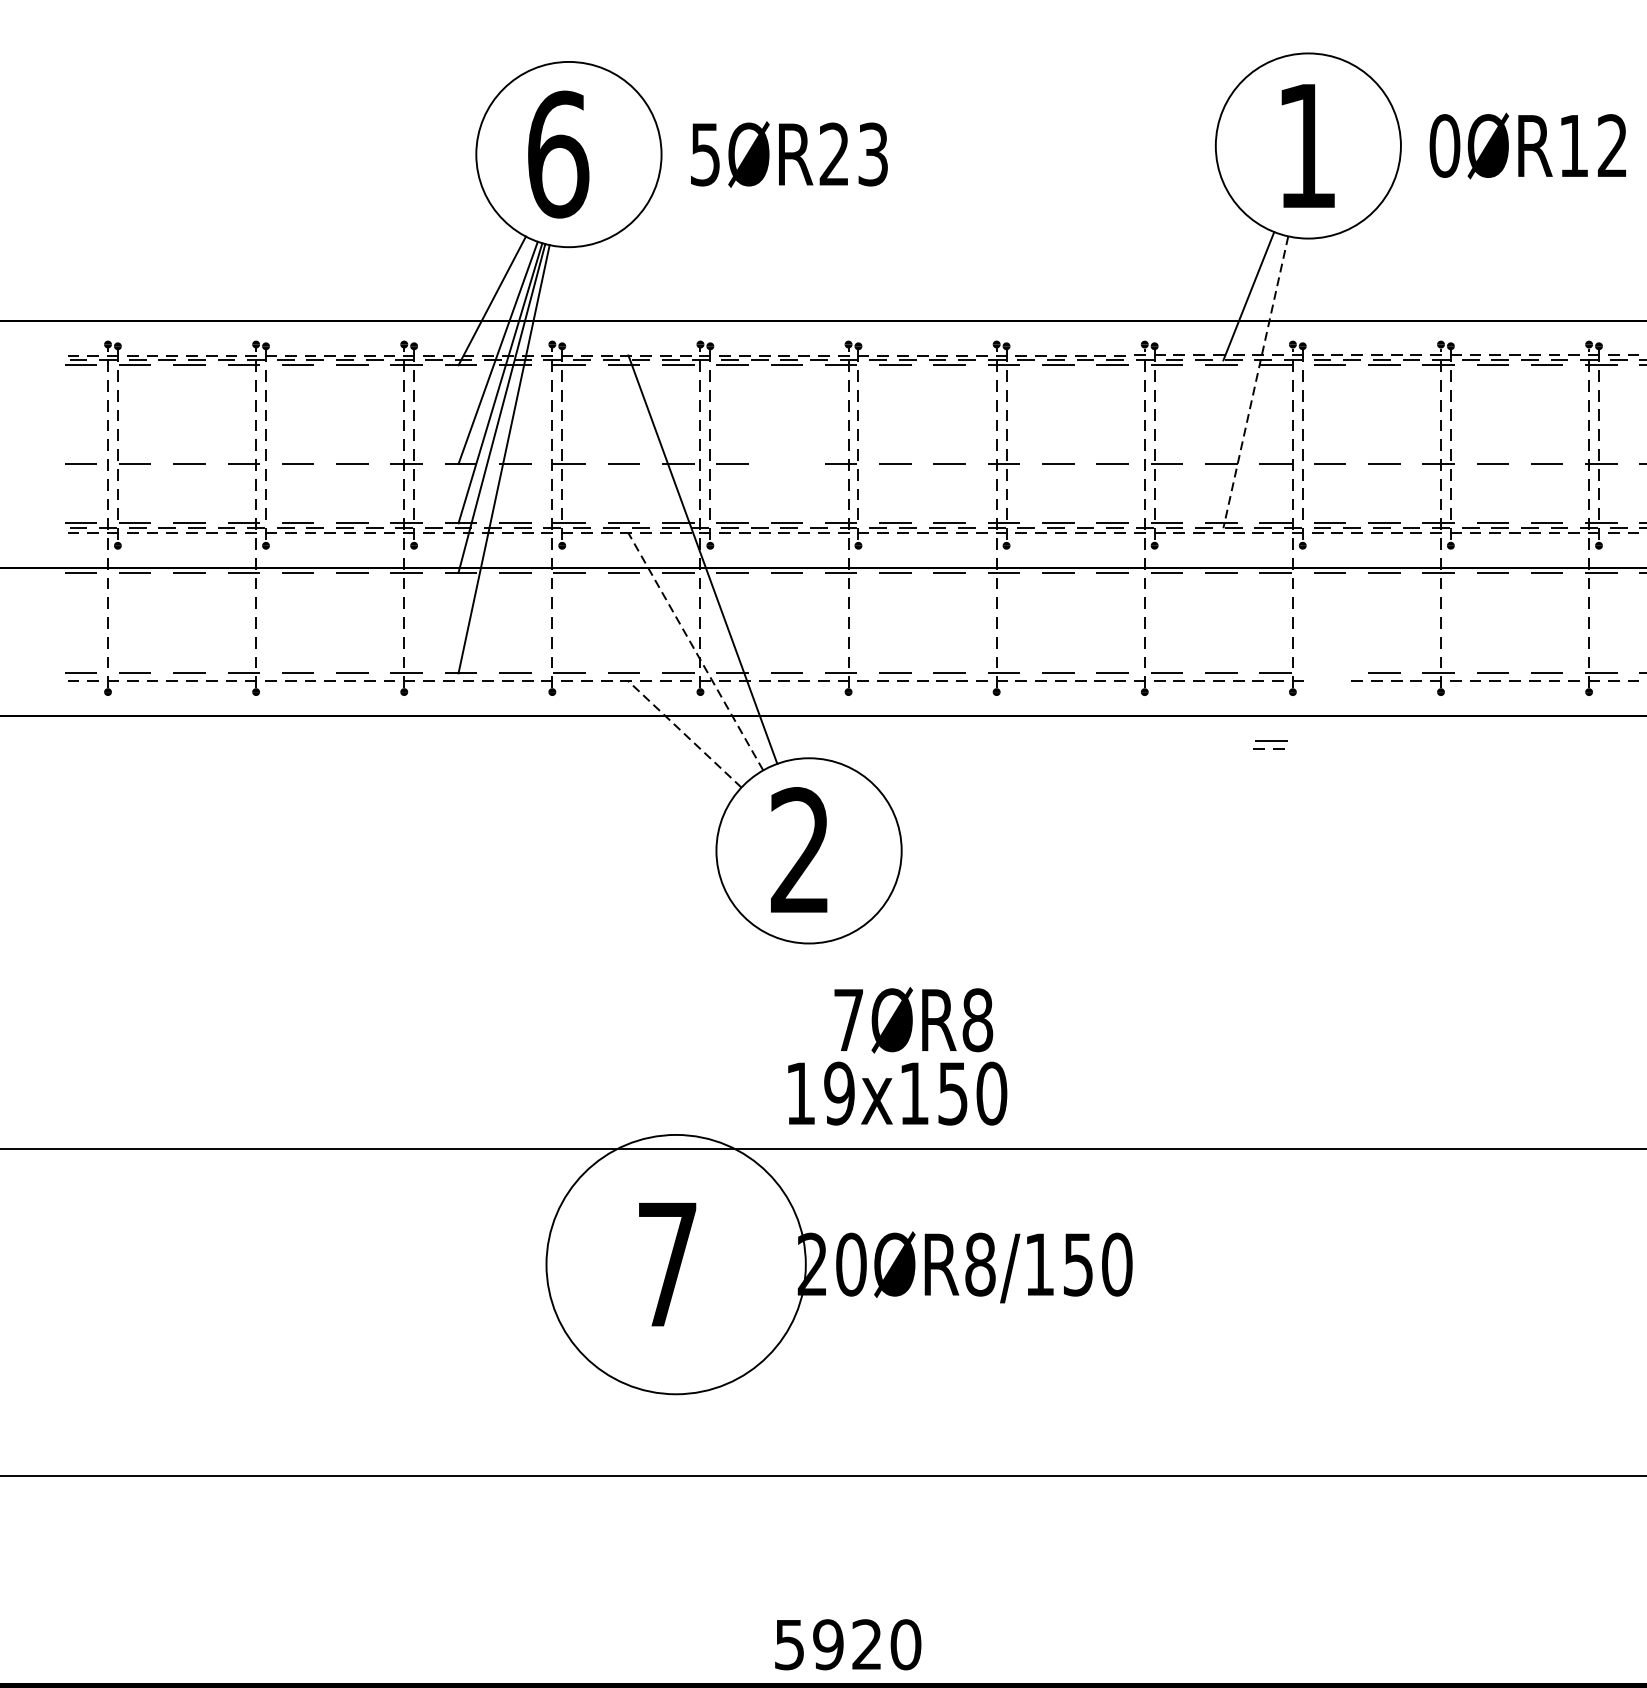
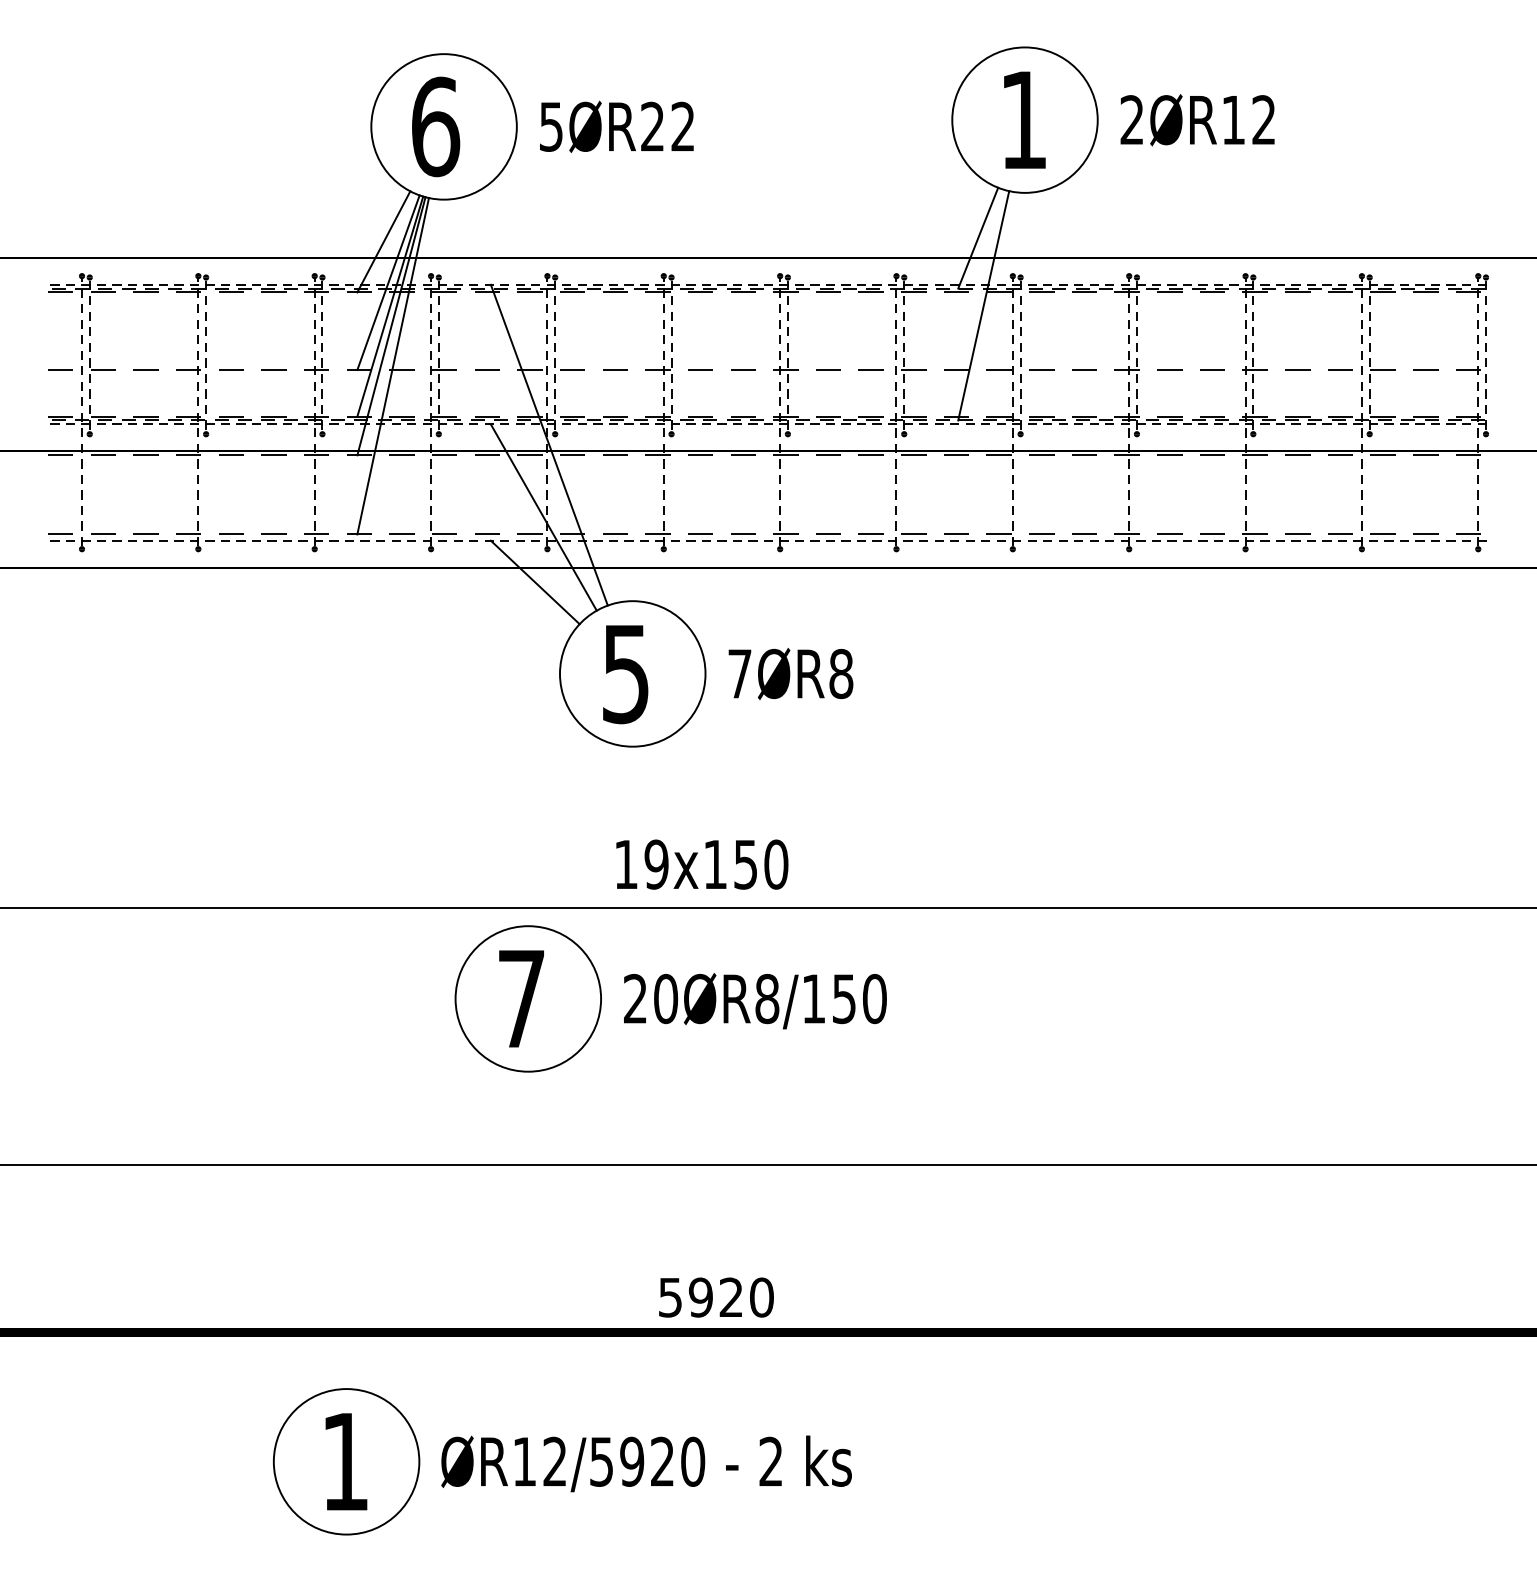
text: (1445, 146) -> (1132, 120), 0ØR12 -> 2ØR12
text: (872, 154) -> (682, 126), 5ØR23 -> 5ØR22
line: (1255, 383) -> (983, 306), dashed -> solid
line: (787, 463) -> (615, 369), added
line: (695, 651) -> (543, 517), dashed -> solid
line: (685, 734) -> (535, 582), dashed -> solid
part: (1270, 744) -> (1041, 537), moved
text: (799, 850) -> (625, 673), 2 -> 5
text: (913, 1019) -> (790, 673), moved
circle: (676, 1264) -> (528, 998), size x0.71
text: (848, 1644) -> (716, 1297), moved

